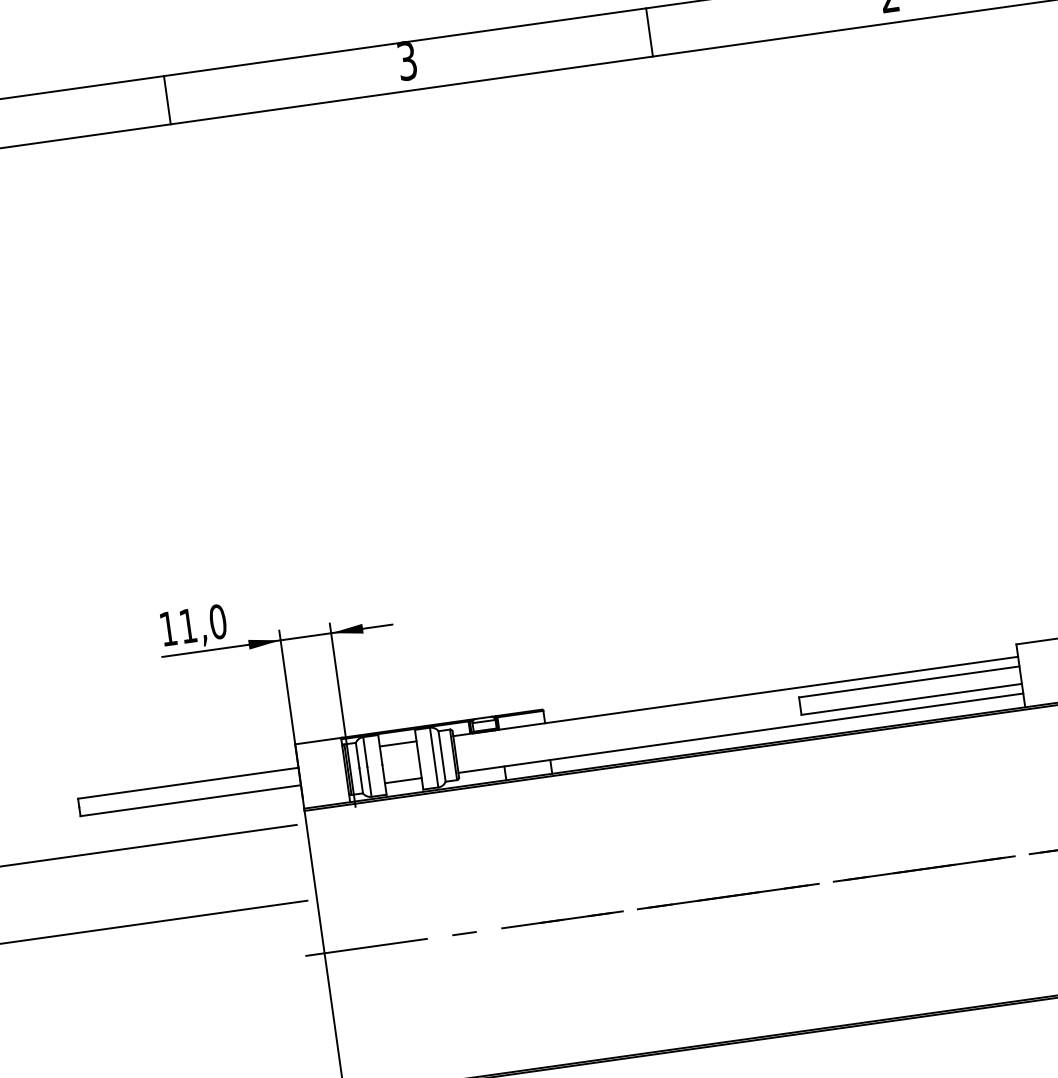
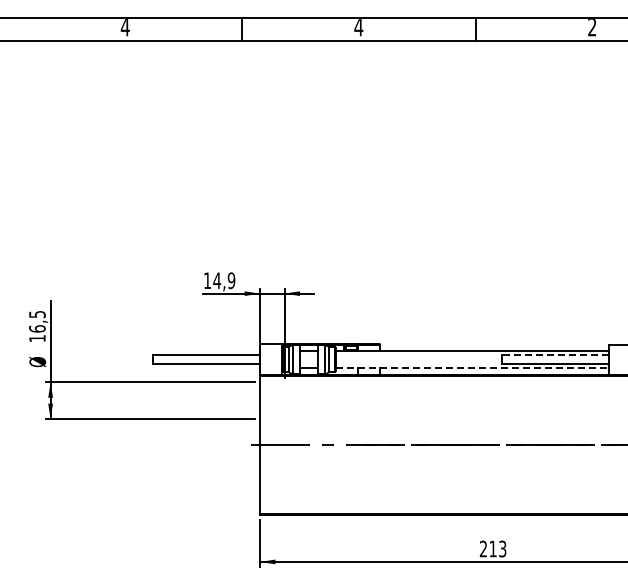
text: (406, 62) -> (358, 27), 3 -> 4
text: (203, 623) -> (224, 280), 11,0 -> 14,9
line: (908, 682) -> (555, 355), solid -> dashed
line: (741, 733) -> (472, 368), solid -> dashed

